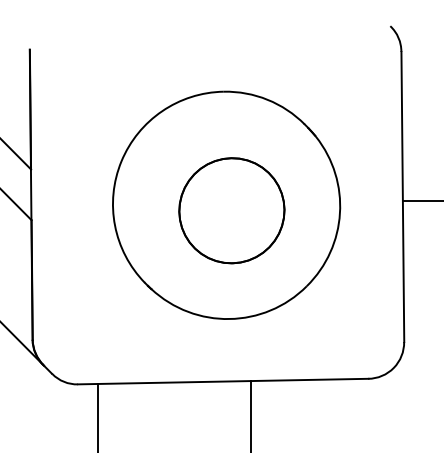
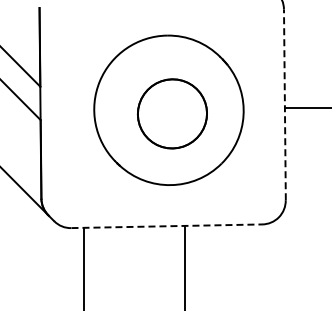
line: (402, 196) -> (284, 104), solid -> dashed
line: (224, 381) -> (167, 226), solid -> dashed

